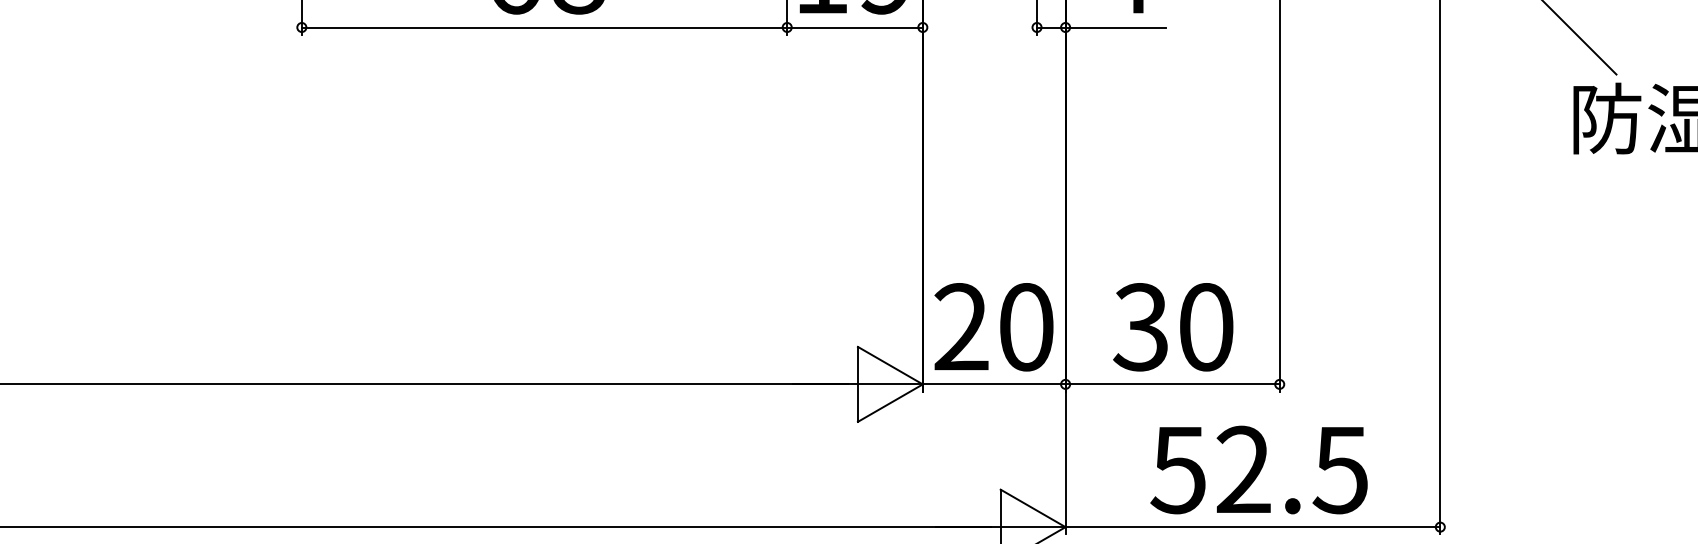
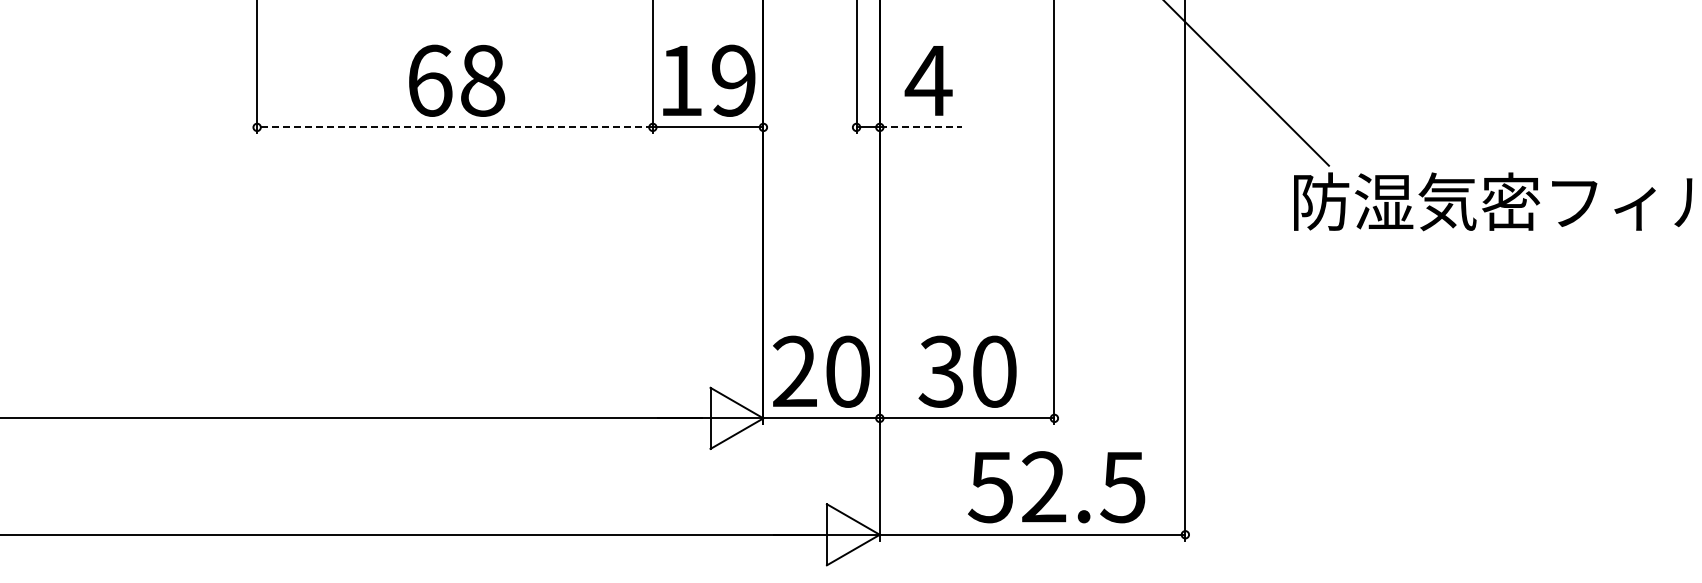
line: (545, 27) -> (455, 127), solid -> dashed
line: (1116, 27) -> (921, 127), solid -> dashed
text: (1258, 470) -> (1056, 487), moved

